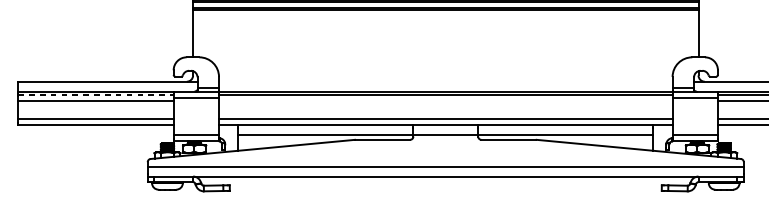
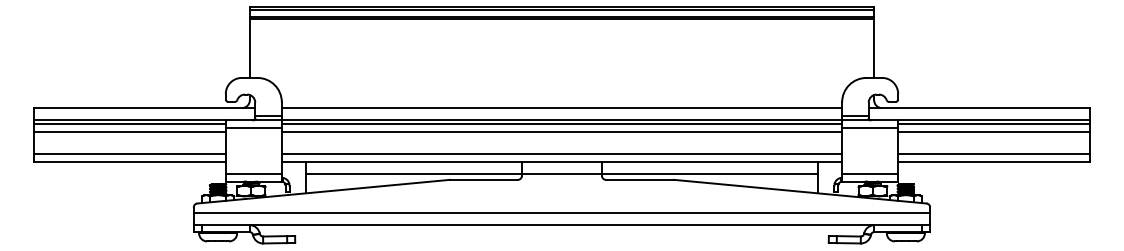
line: (445, 82) -> (561, 108), added
line: (96, 95) -> (130, 124), dashed -> solid
line: (445, 100) -> (561, 131), added

